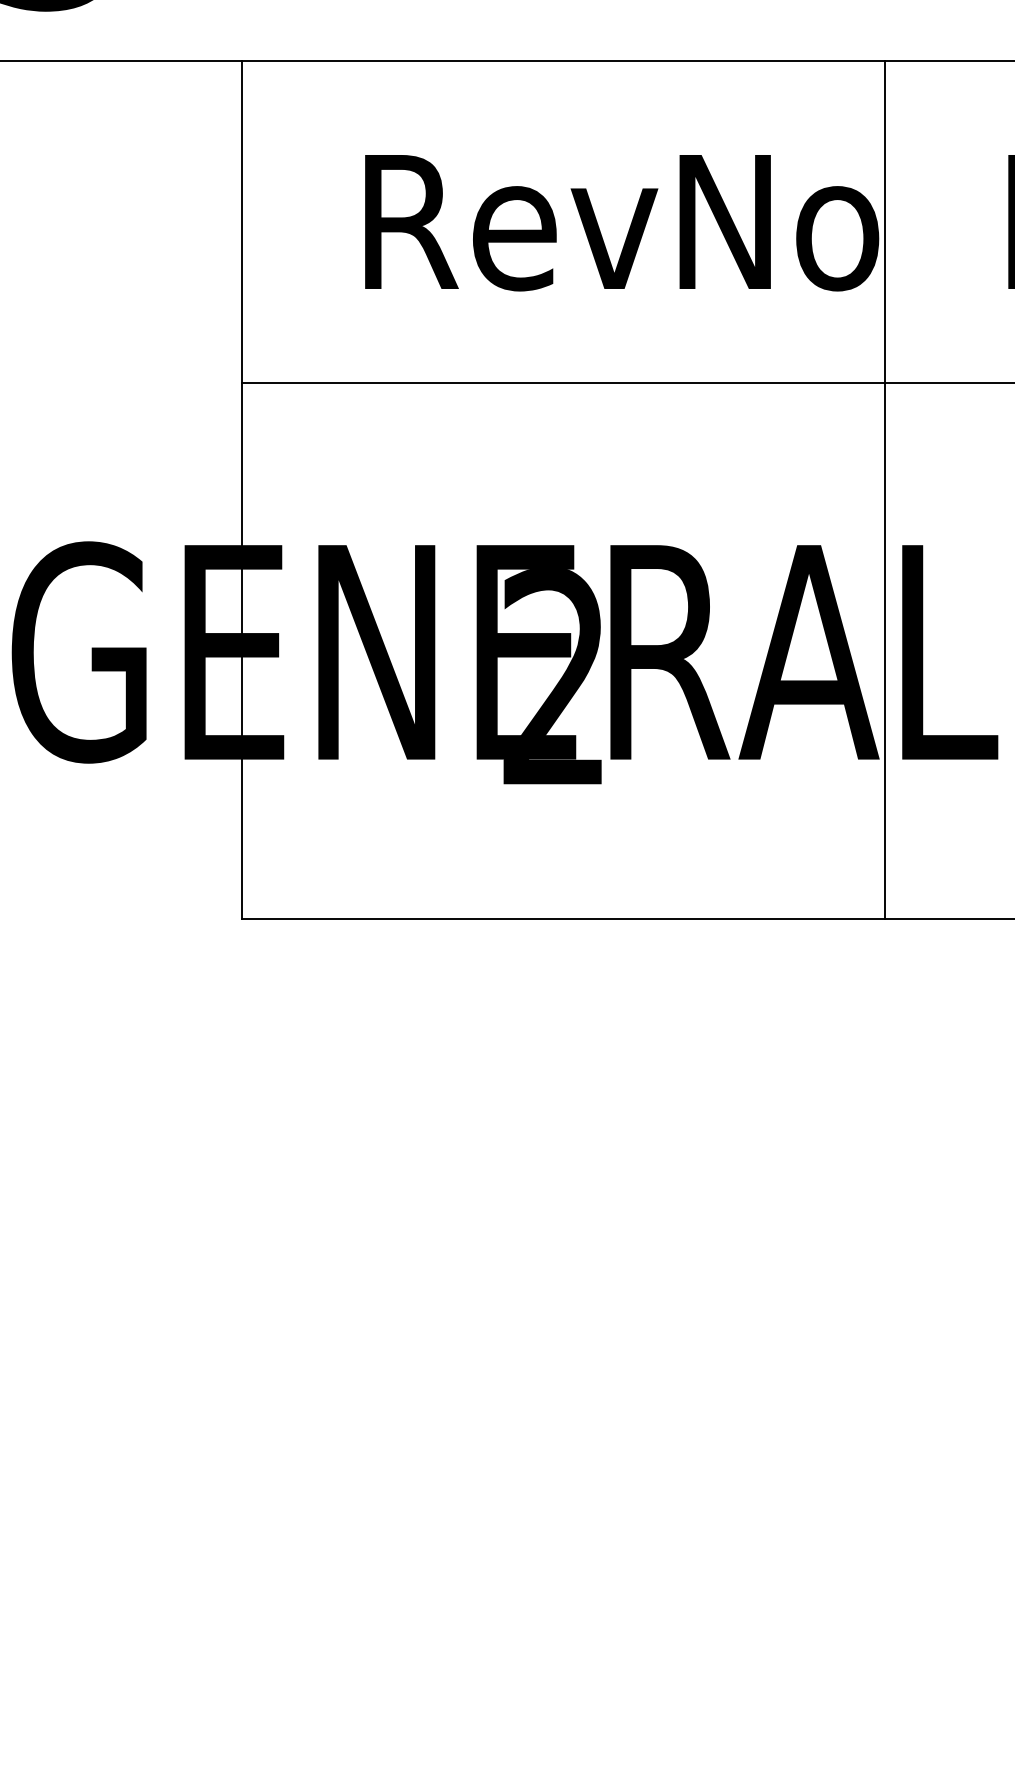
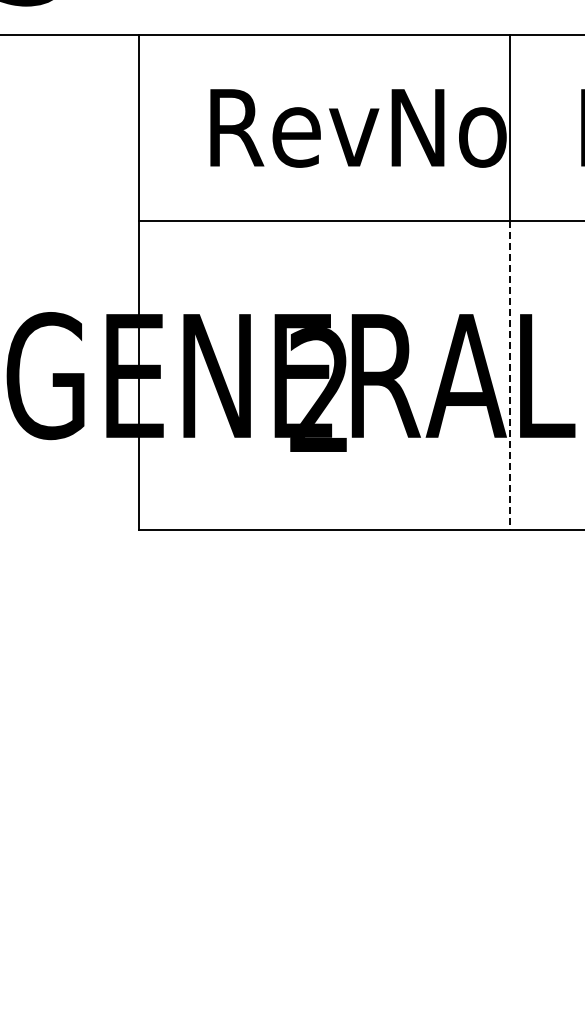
line: (885, 651) -> (510, 375), solid -> dashed

